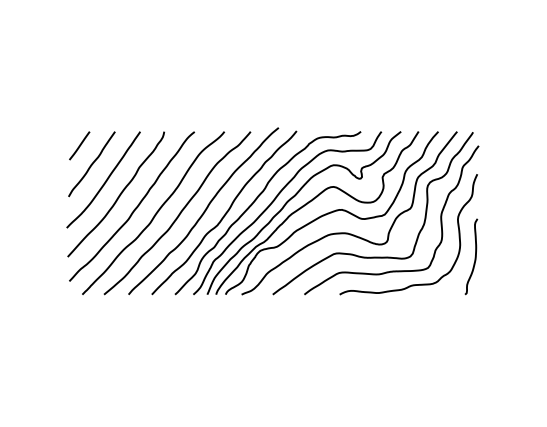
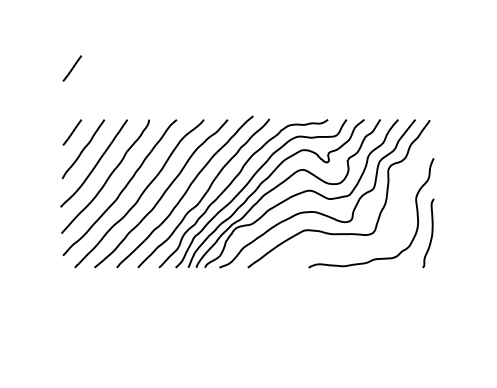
line: (79, 75) -> (72, 68), added
curve: (440, 220) -> (400, 200), removed

